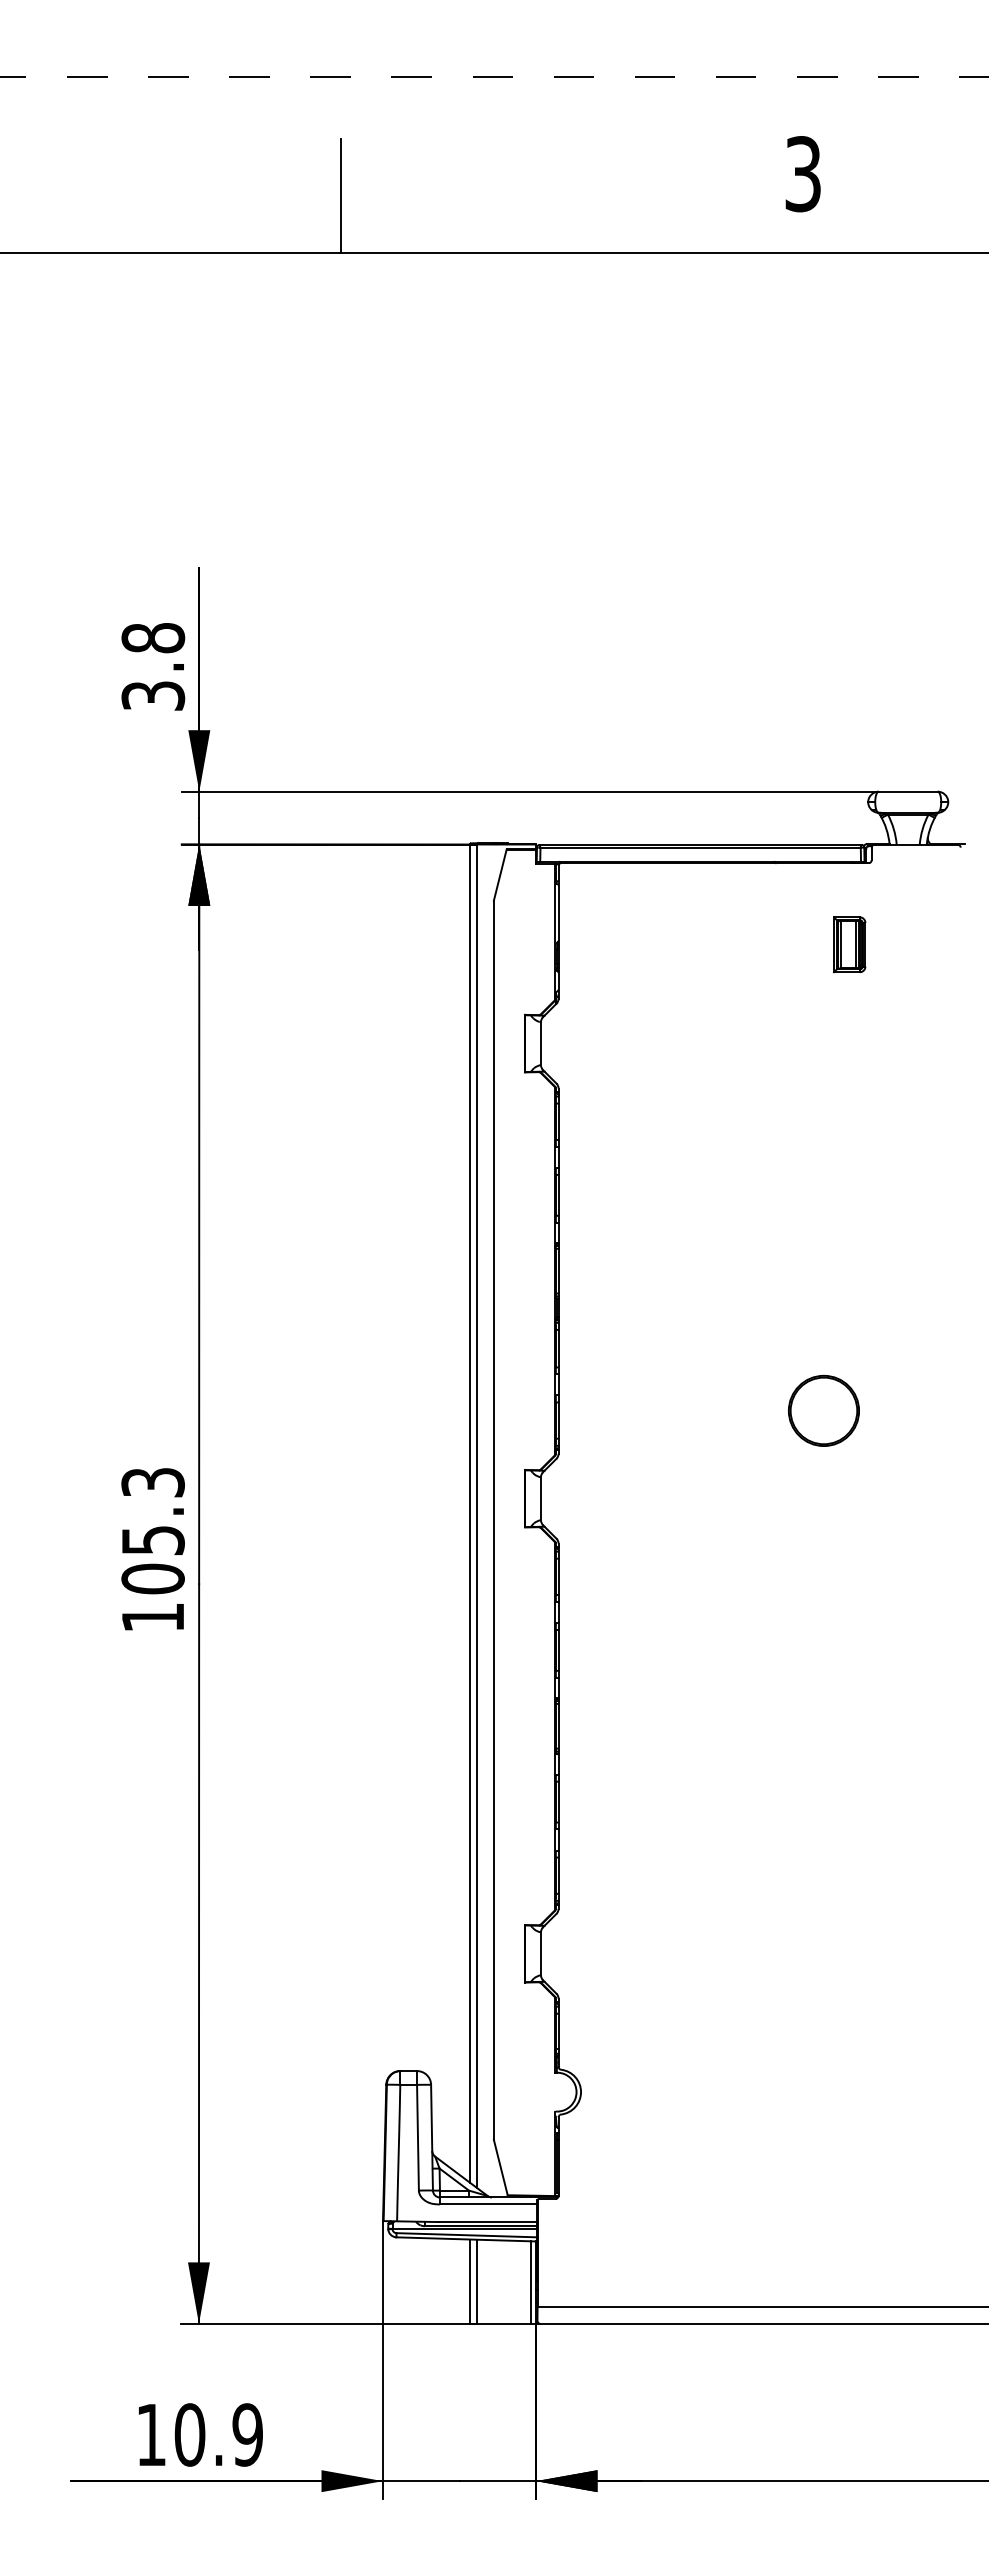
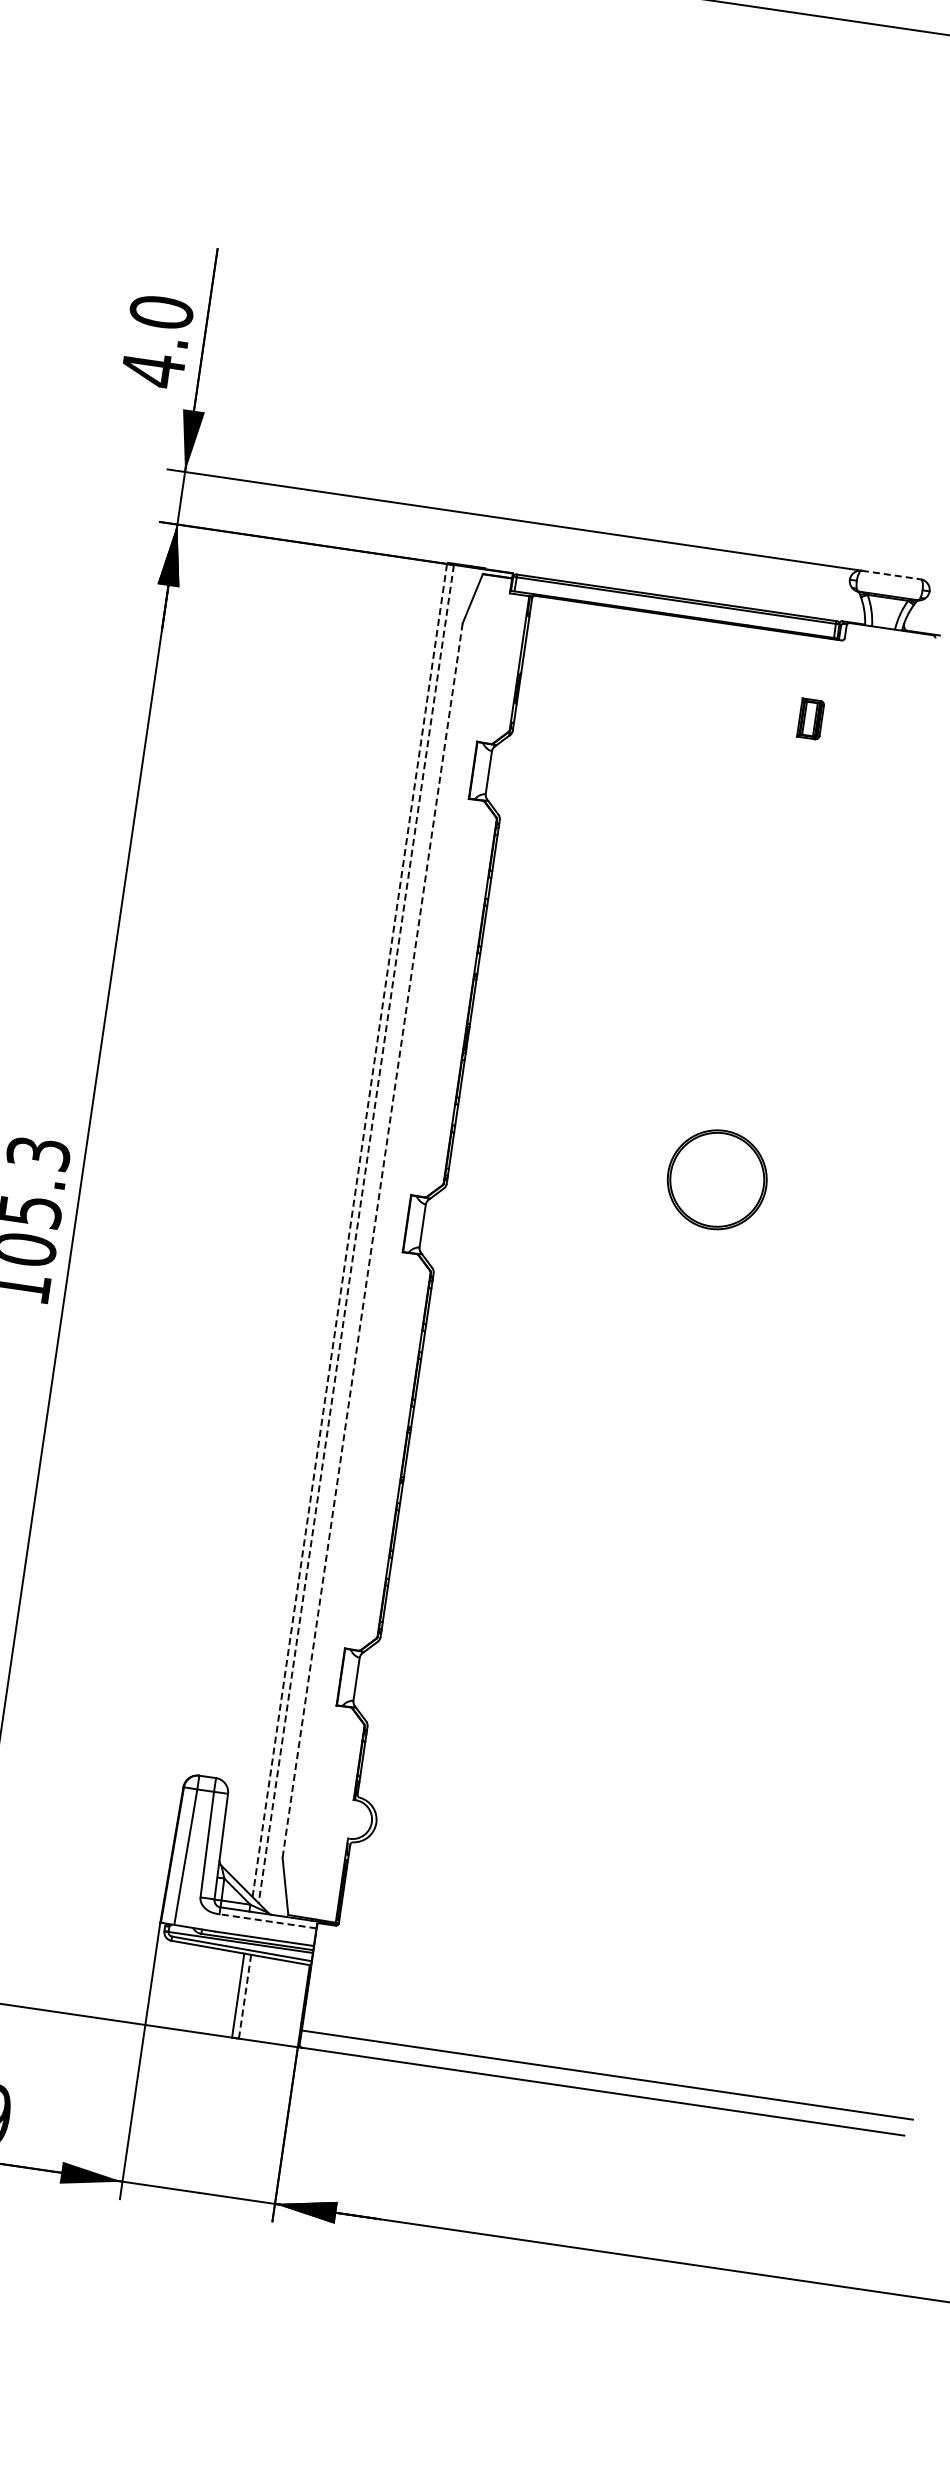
text: (153, 667) -> (157, 341), 3.8 -> 4.0
line: (908, 791) -> (891, 574), solid -> dashed
part: (849, 944) -> (810, 718), size x0.7
part: (823, 1410) -> (716, 1179), size x1.4
line: (470, 1512) -> (350, 1229), solid -> dashed
line: (476, 1516) -> (355, 1234), solid -> dashed
line: (493, 1520) -> (372, 1240), solid -> dashed
line: (488, 2204) -> (267, 1921), solid -> dashed
line: (476, 2282) -> (244, 1997), solid -> dashed
line: (530, 2282) -> (298, 2005), removed

